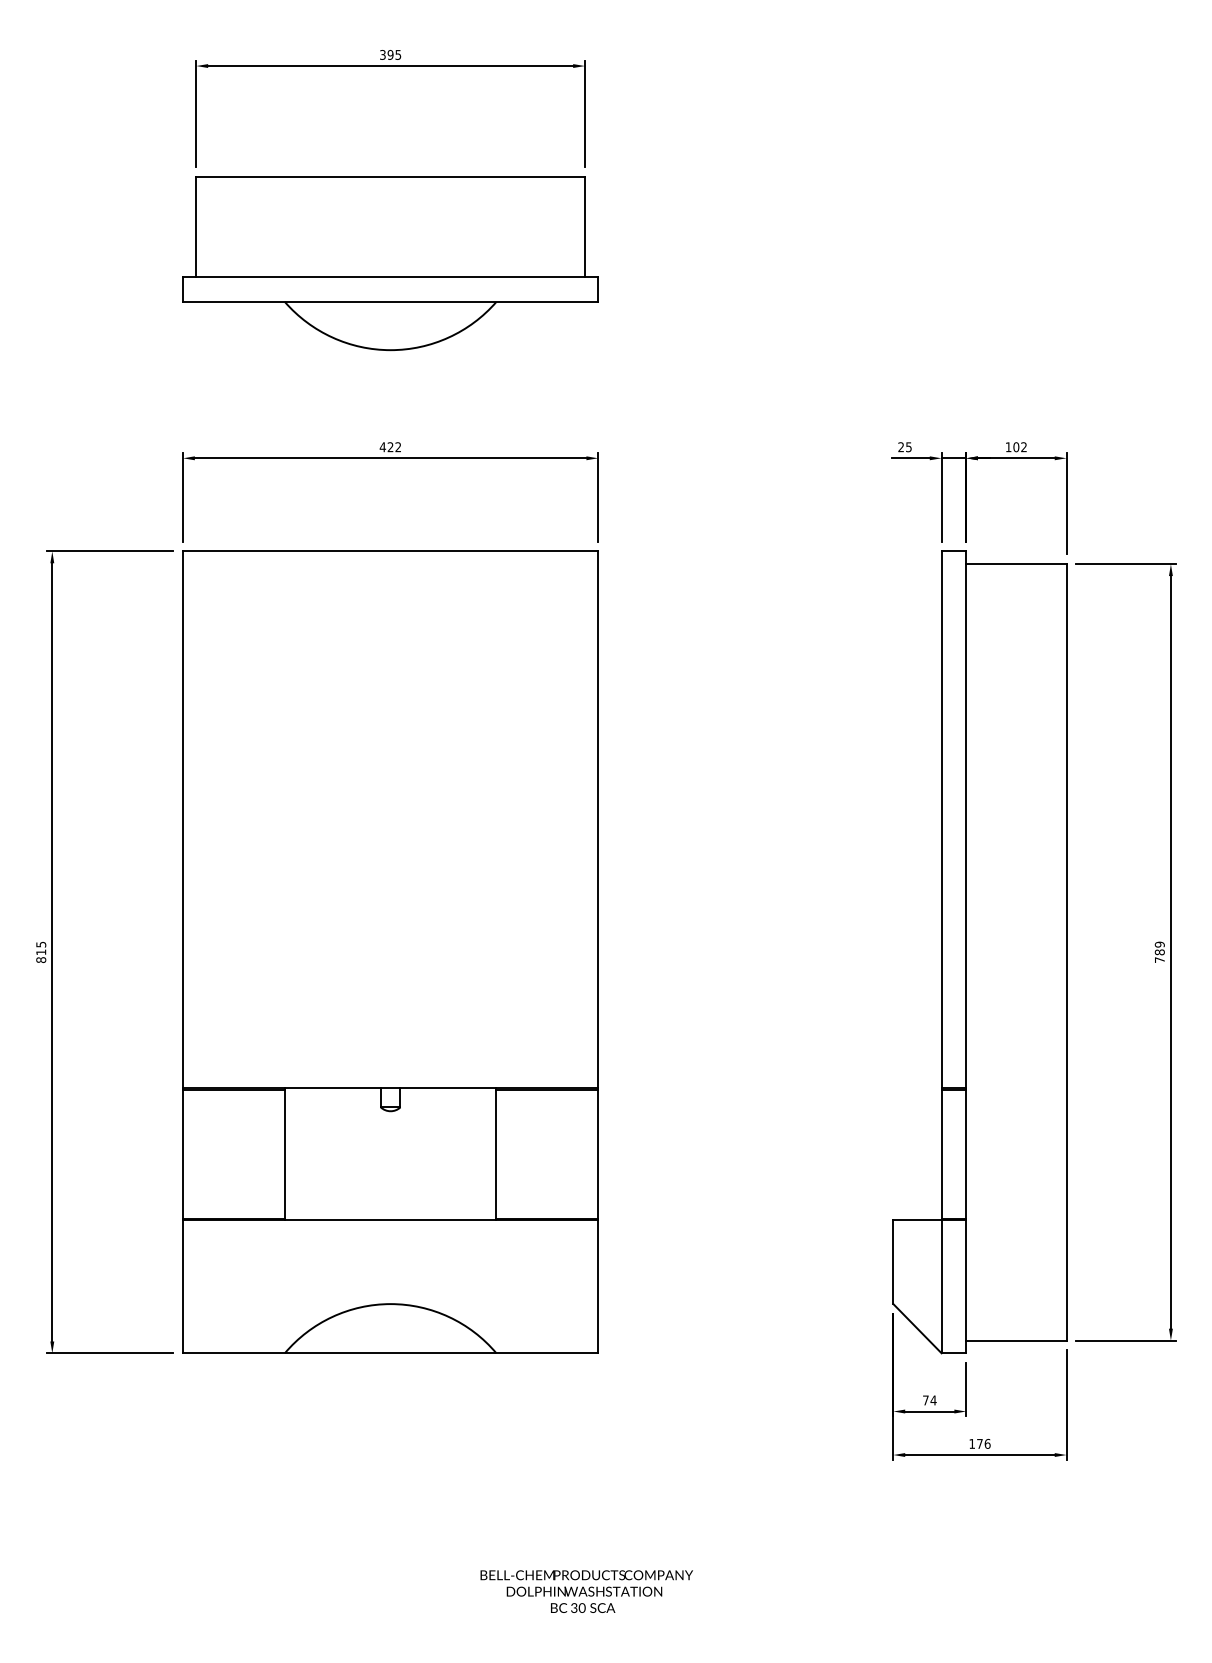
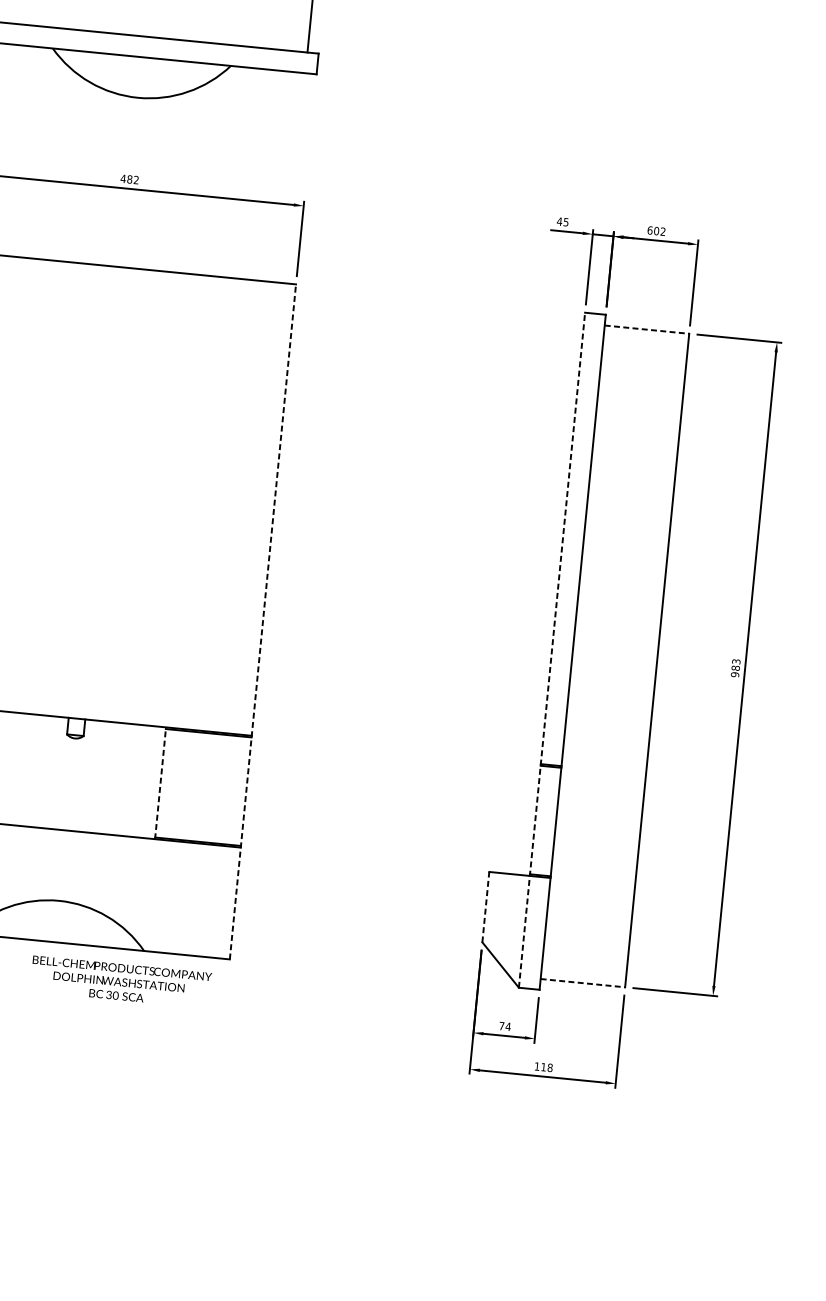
text: (390, 447) -> (129, 179), 422 -> 482
text: (901, 447) -> (559, 221), 25 -> 45
text: (1008, 447) -> (650, 230), 102 -> 602
line: (1016, 564) -> (647, 329), solid -> dashed
line: (598, 952) -> (263, 622), solid -> dashed
line: (941, 952) -> (551, 650), solid -> dashed
text: (1159, 952) -> (735, 668), 789 -> 983
line: (496, 1153) -> (160, 782), solid -> dashed
line: (893, 1262) -> (485, 907), solid -> dashed
line: (1016, 1340) -> (583, 983), solid -> dashed
text: (983, 1443) -> (546, 1067), 176 -> 118
text: (586, 1591) -> (120, 982), moved

